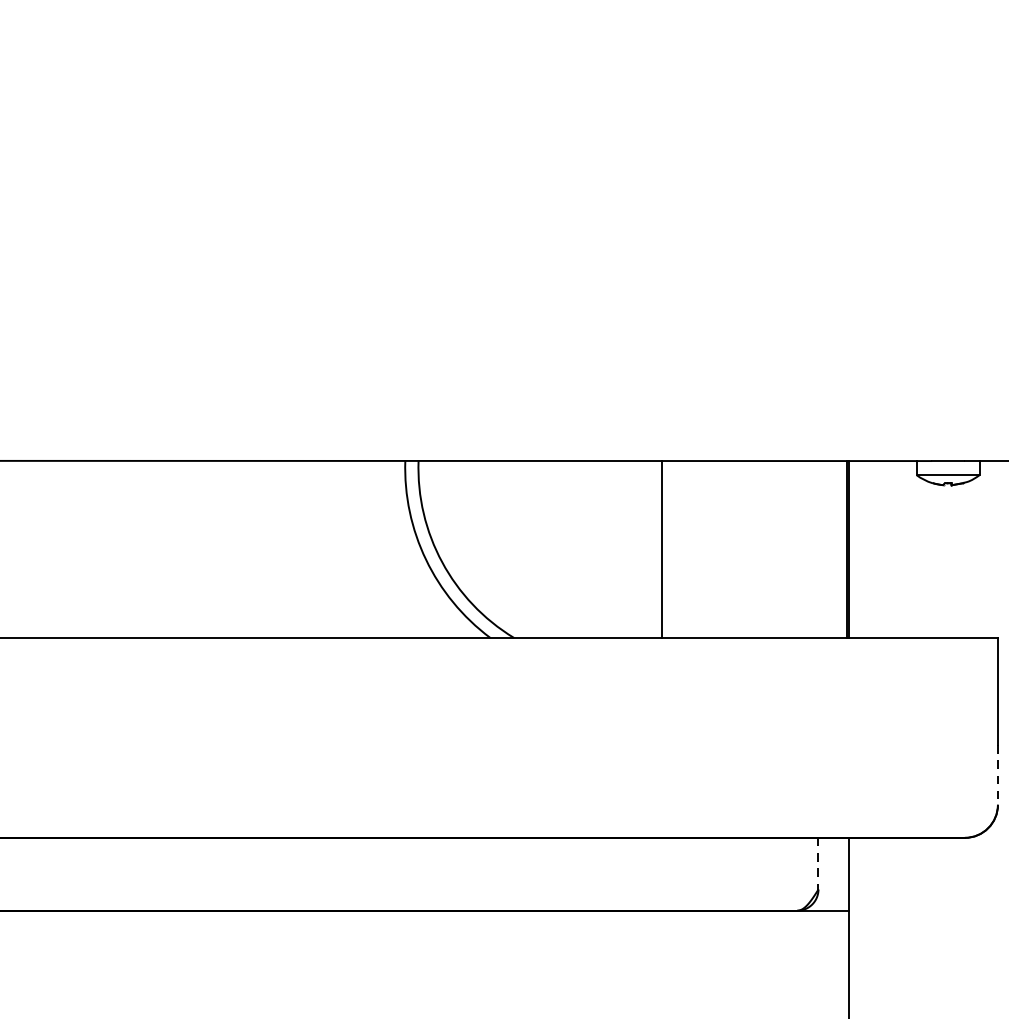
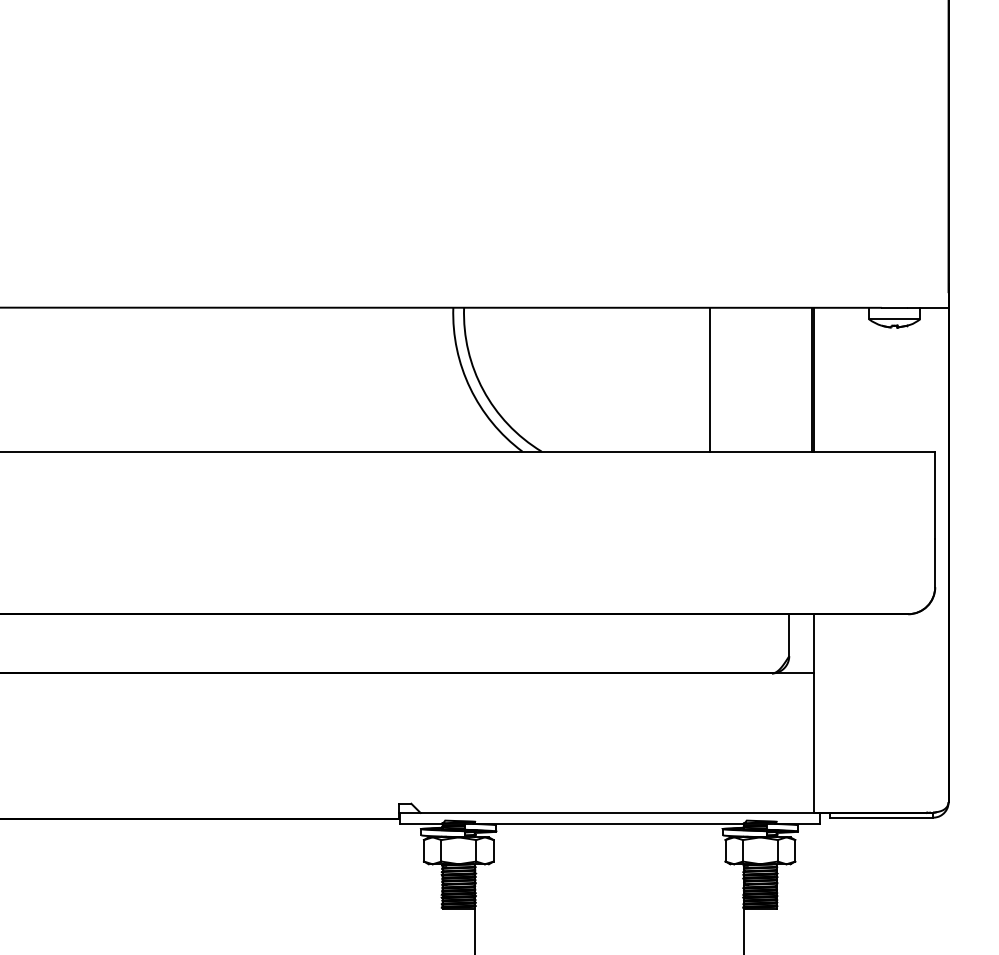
line: (662, 549) -> (710, 379), moved
line: (998, 775) -> (935, 563), dashed -> solid
line: (818, 864) -> (789, 635), dashed -> solid

